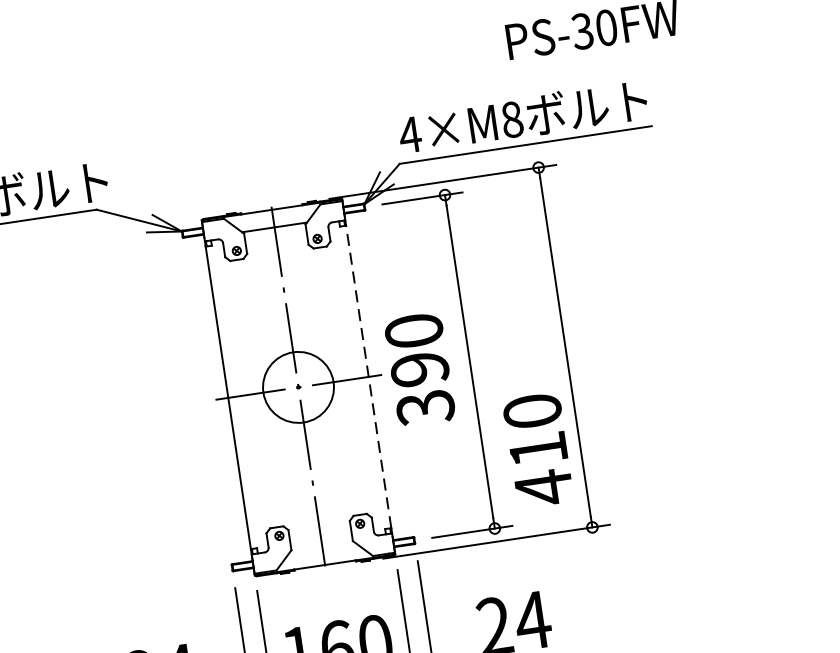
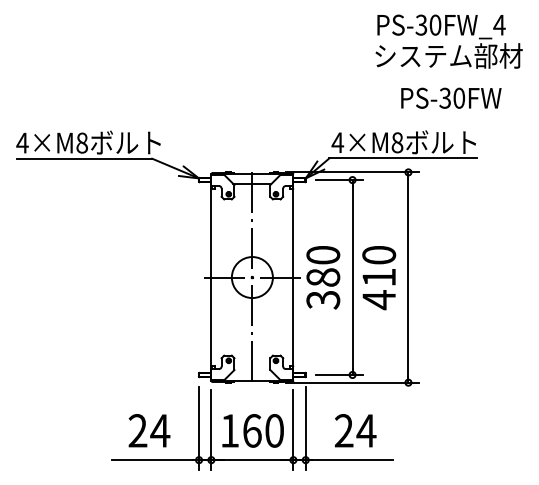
text: (420, 369) -> (323, 277), 390 -> 380
line: (368, 376) -> (293, 277), dashed -> solid
text: (539, 451) -> (379, 278), moved

